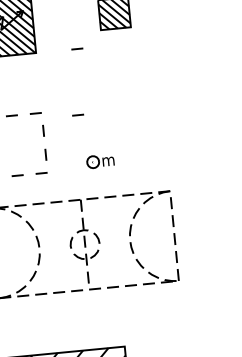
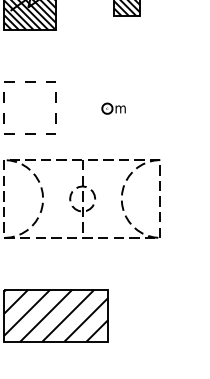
line: (76, 48) -> (91, 29), removed
line: (78, 114) -> (87, 86), removed
part: (100, 161) -> (113, 108), moved

